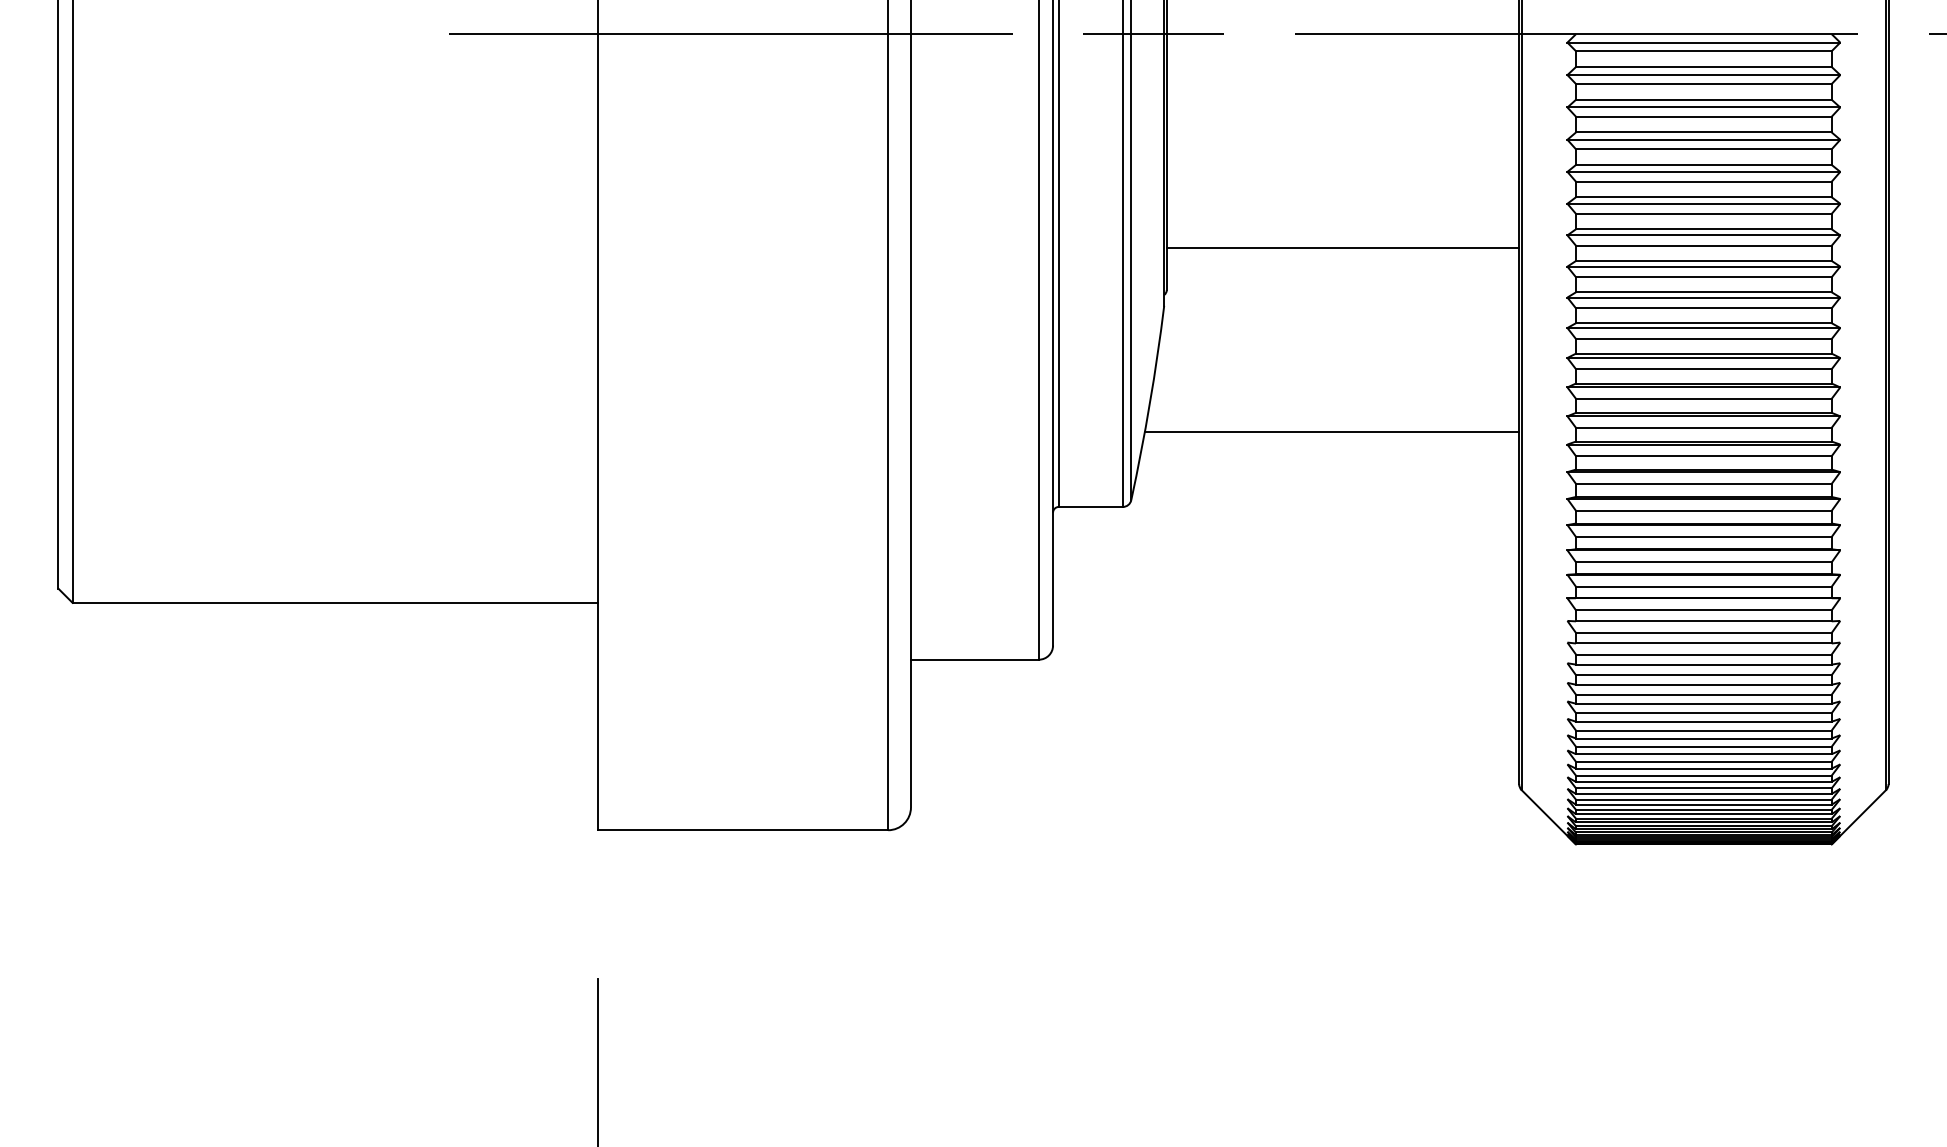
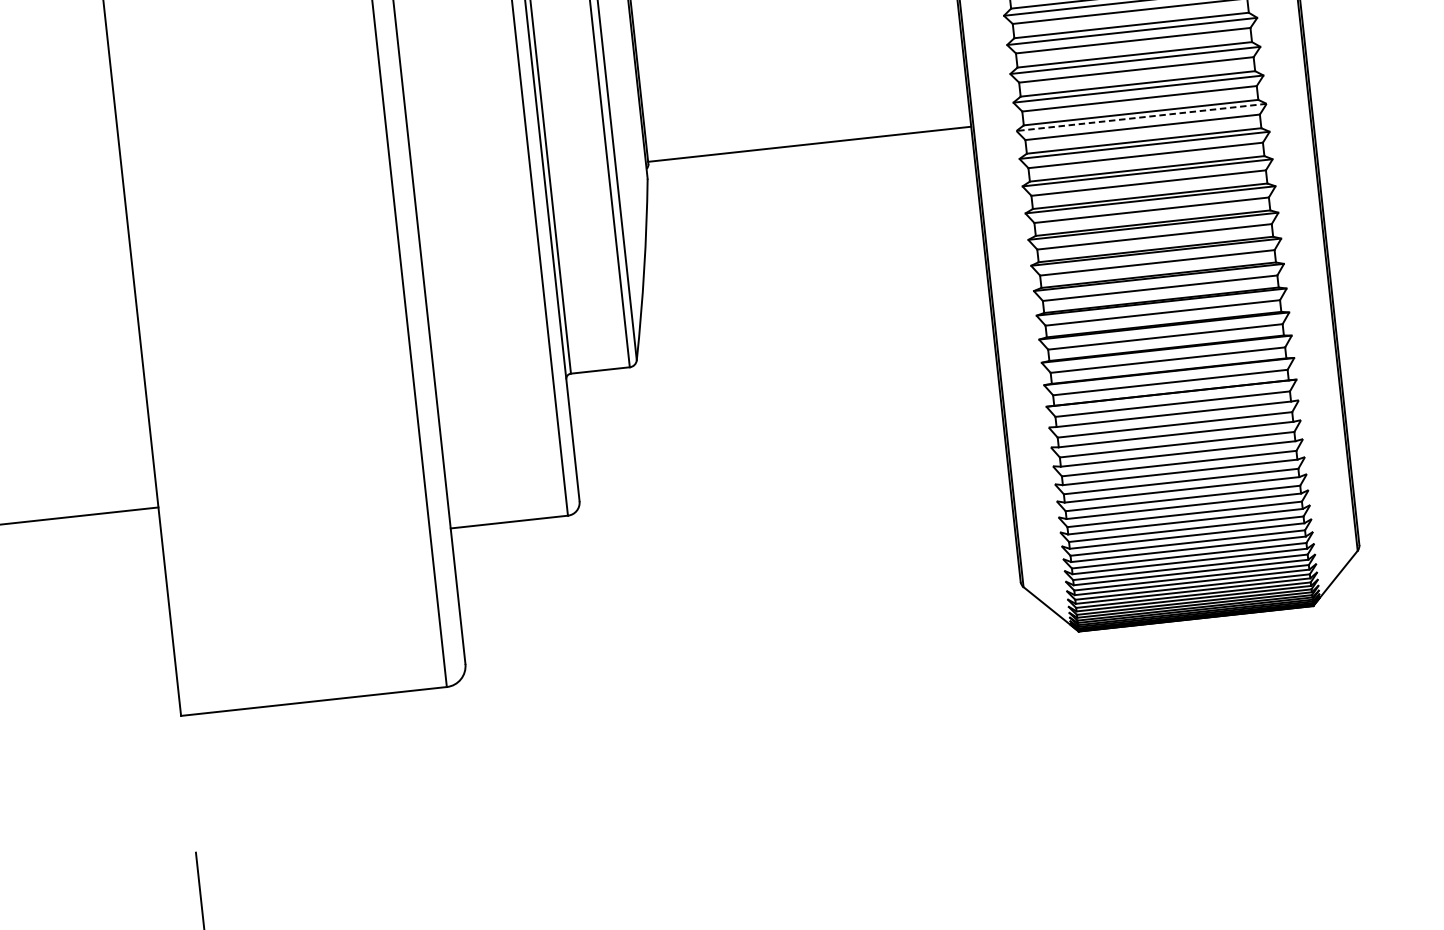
line: (1342, 247) -> (809, 144), moved
line: (1703, 297) -> (1141, 117), solid -> dashed
line: (1331, 432) -> (813, 278), removed

